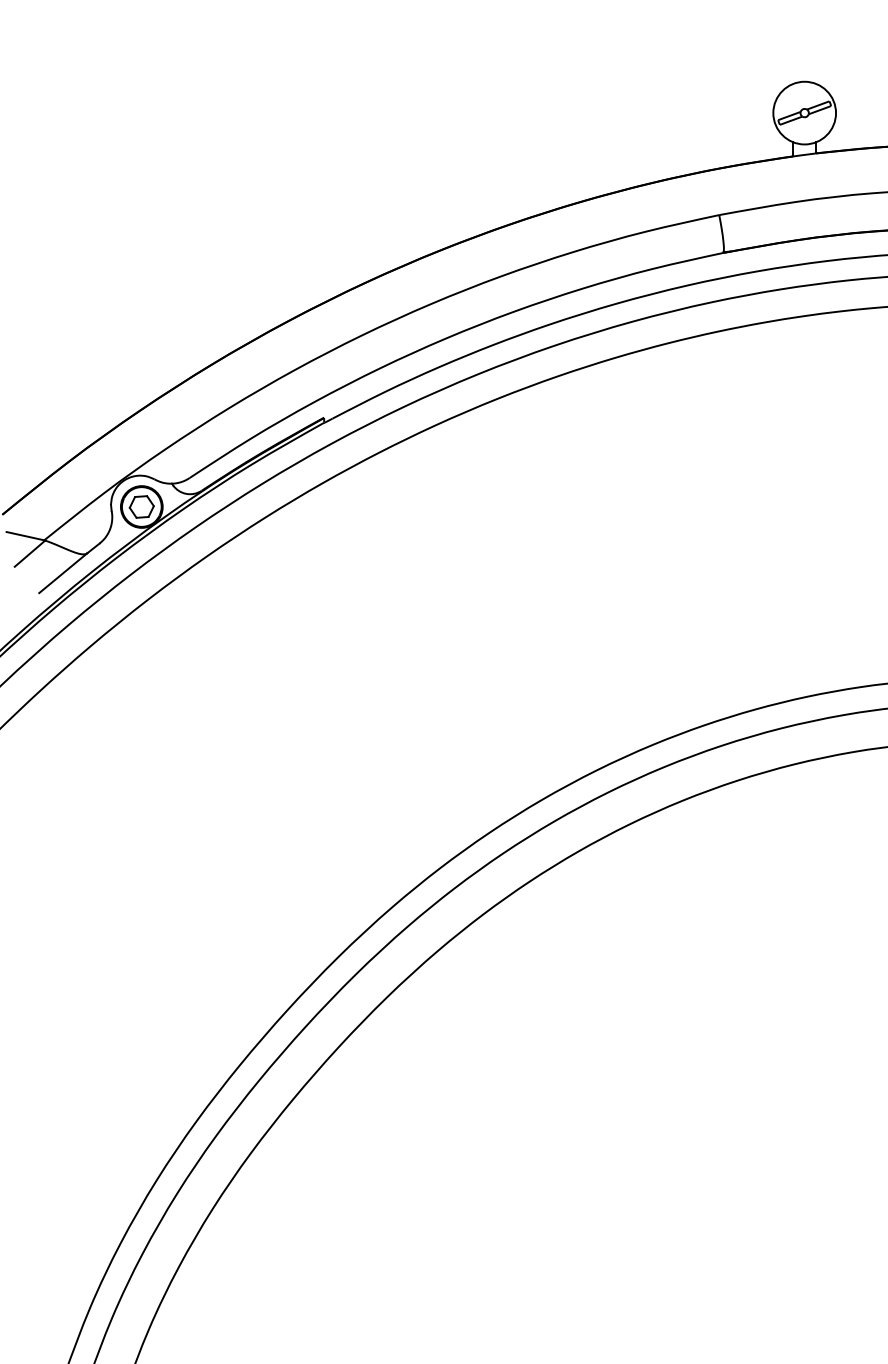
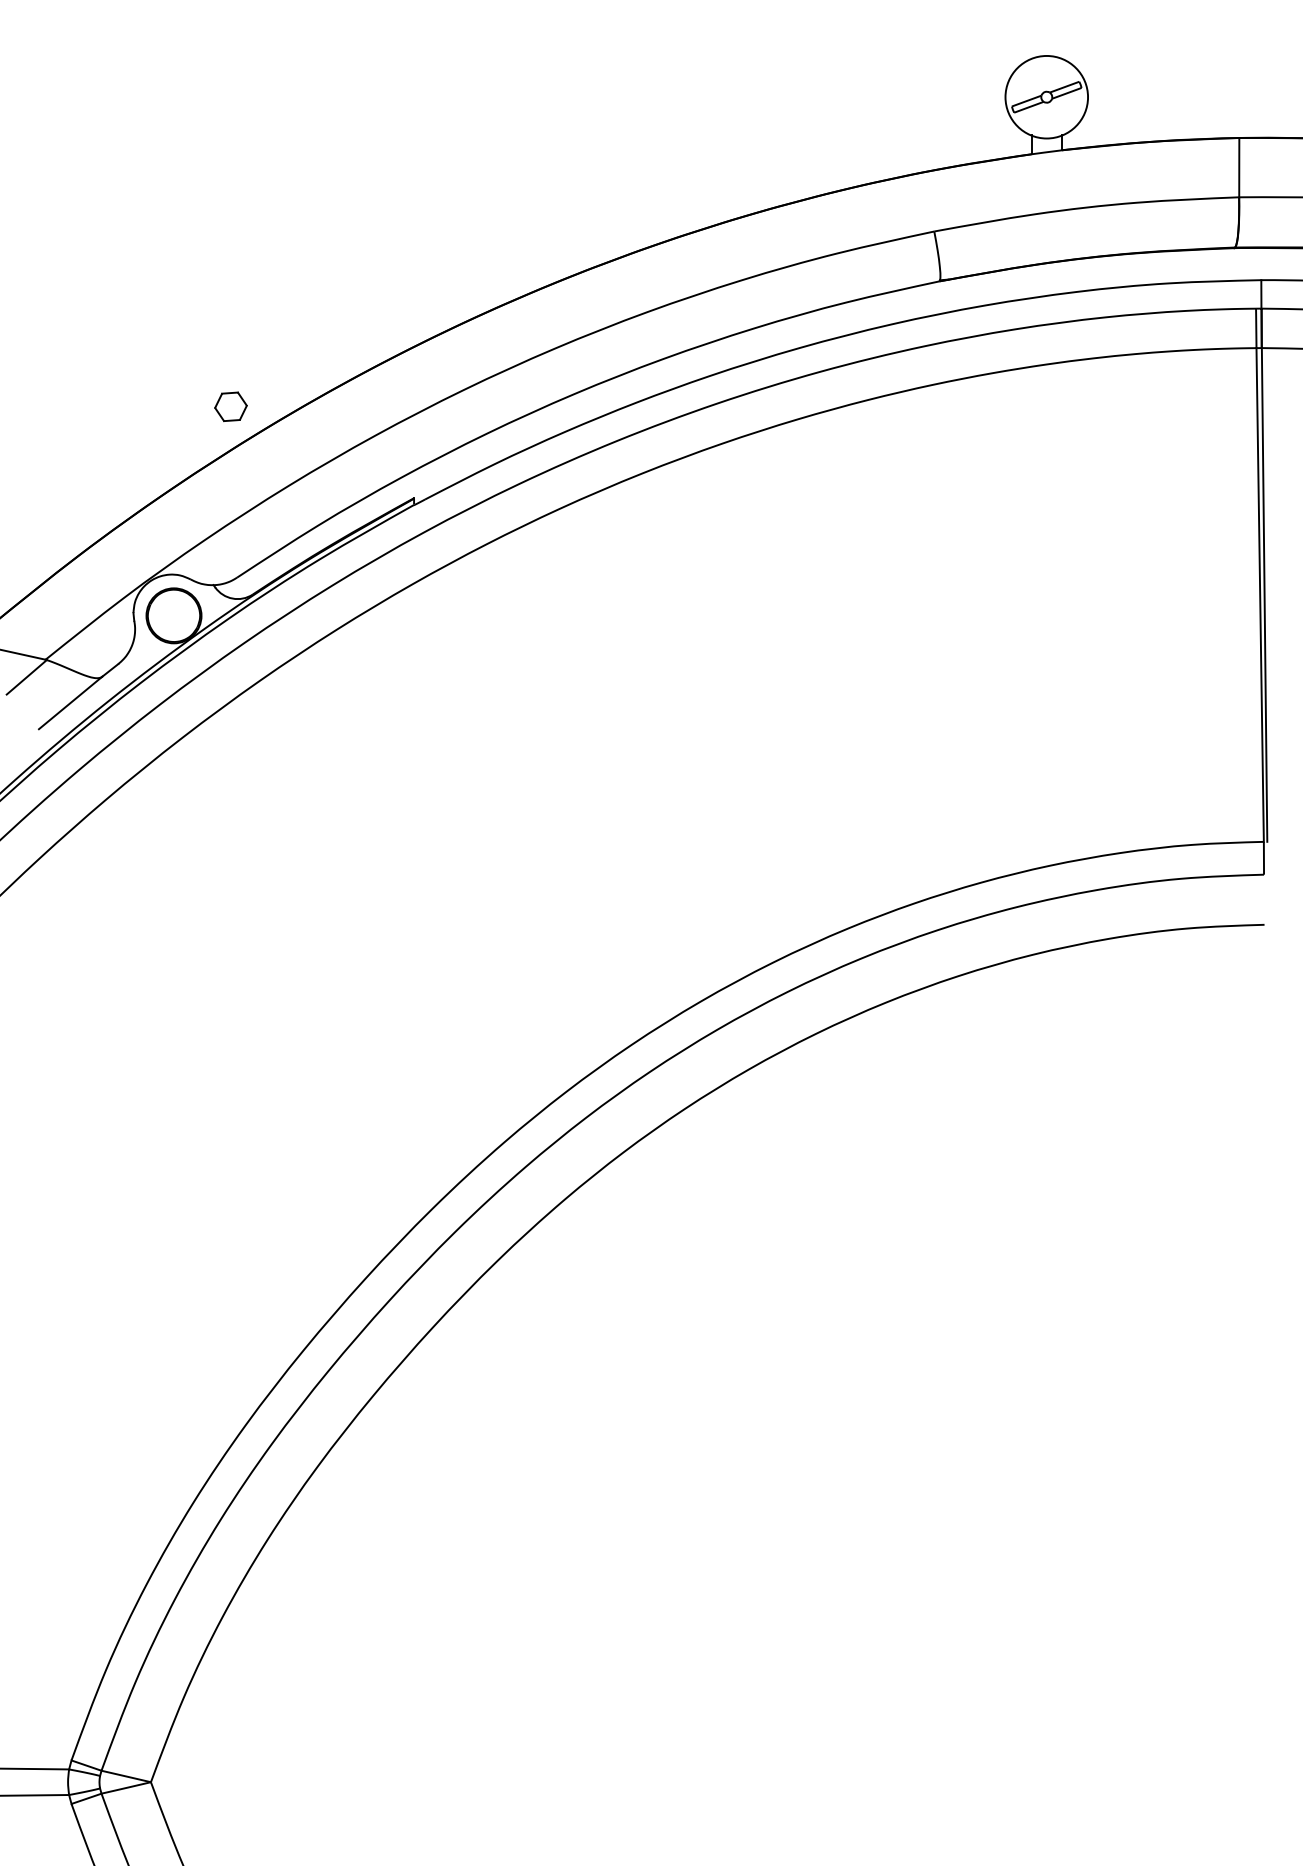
part: (141, 506) -> (230, 406), moved

